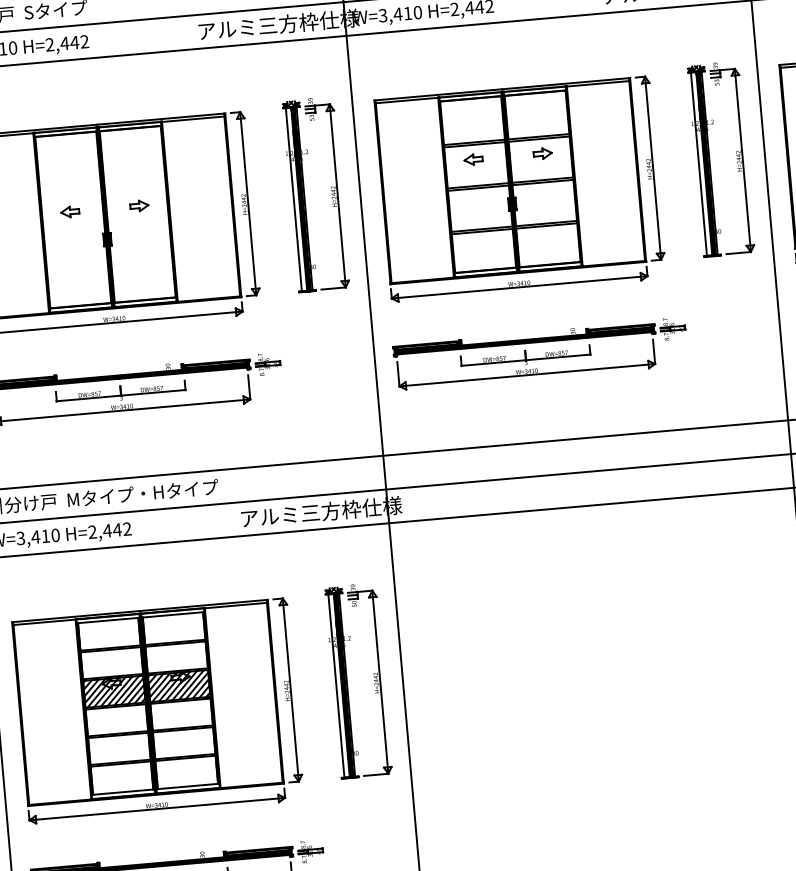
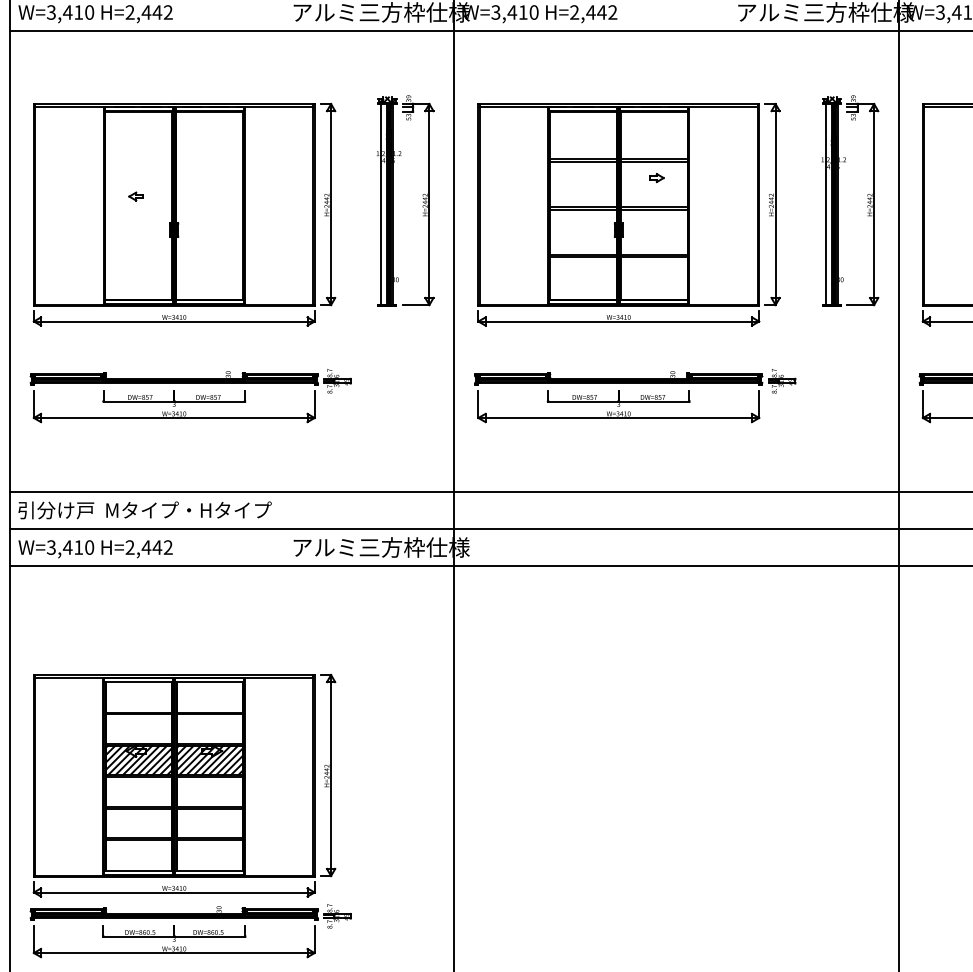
part: (542, 153) -> (656, 177), size x0.7
part: (473, 159) -> (580, 177), removed
part: (139, 205) -> (212, 196), removed
part: (69, 211) -> (135, 196), size x0.7
part: (347, 681) -> (393, 734), removed
part: (158, 710) -> (184, 785), moved

